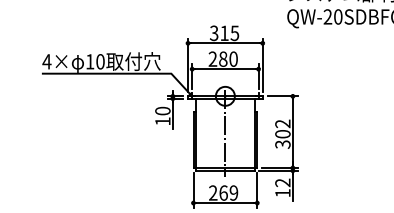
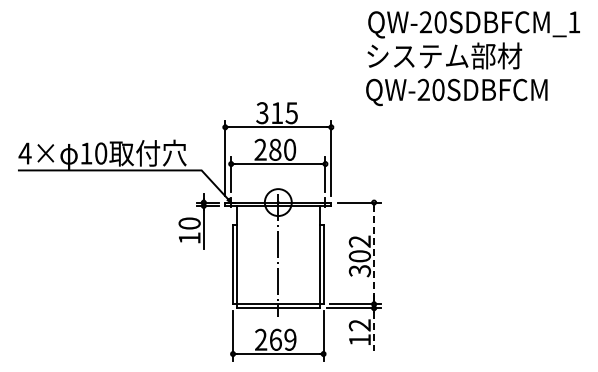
line: (293, 132) -> (374, 253), solid -> dashed
line: (293, 187) -> (374, 332), solid -> dashed

